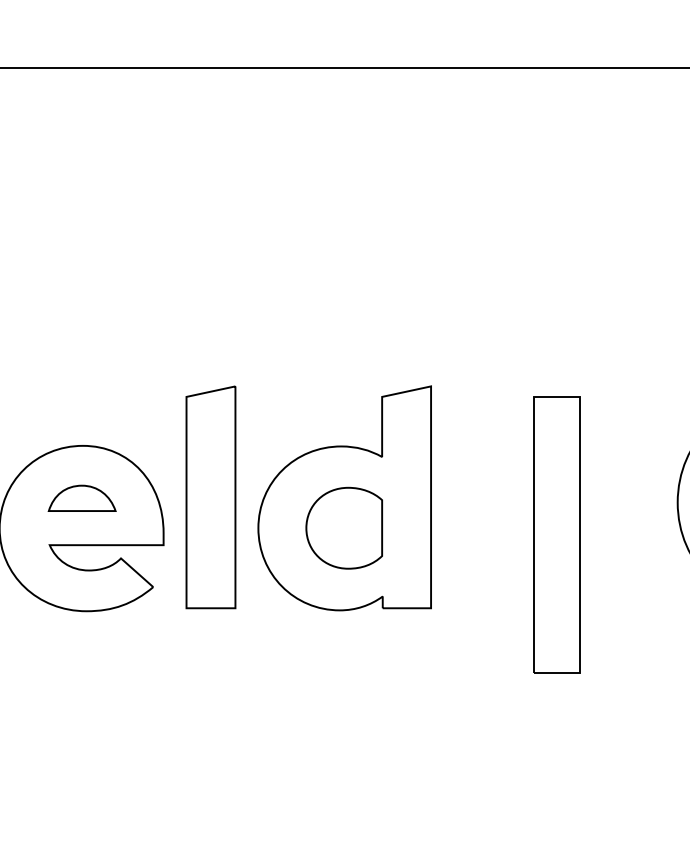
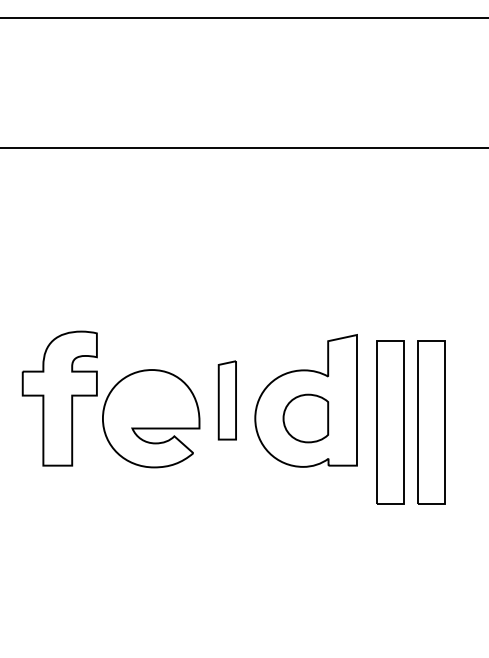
part: (82, 497) -> (151, 400), removed
part: (211, 497) -> (227, 400), size x0.6
part: (487, 534) -> (390, 422), added

